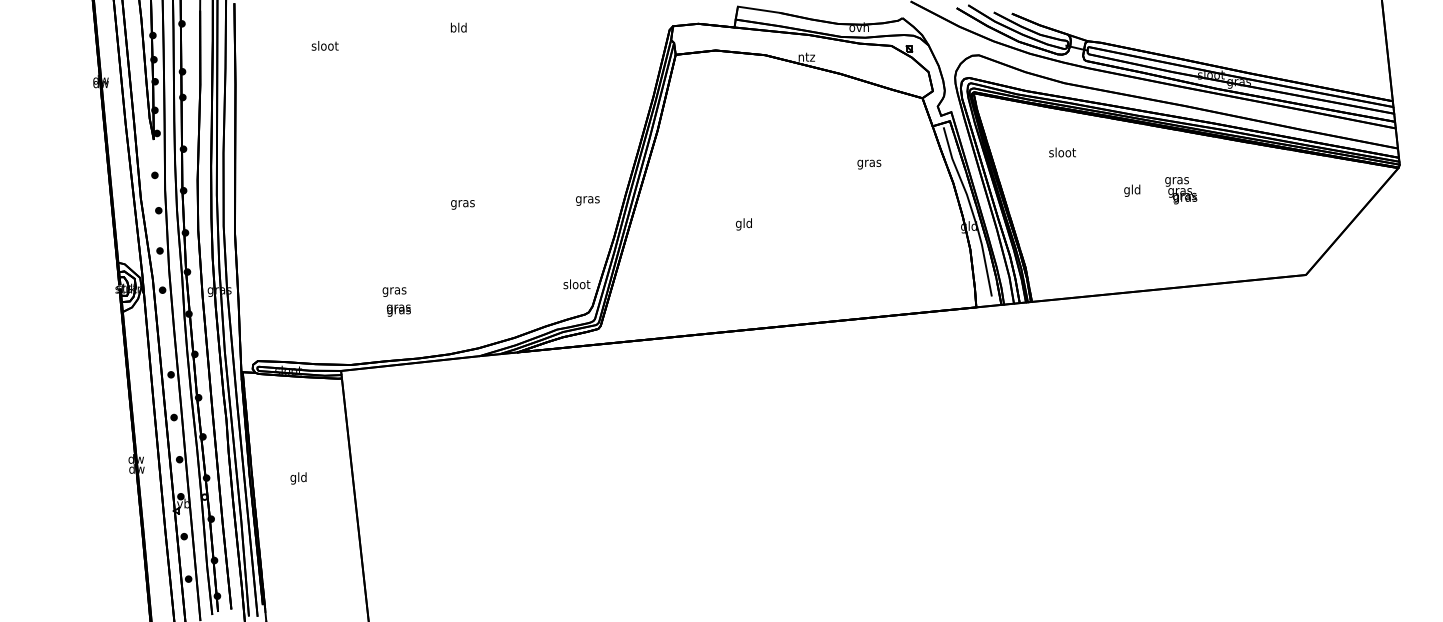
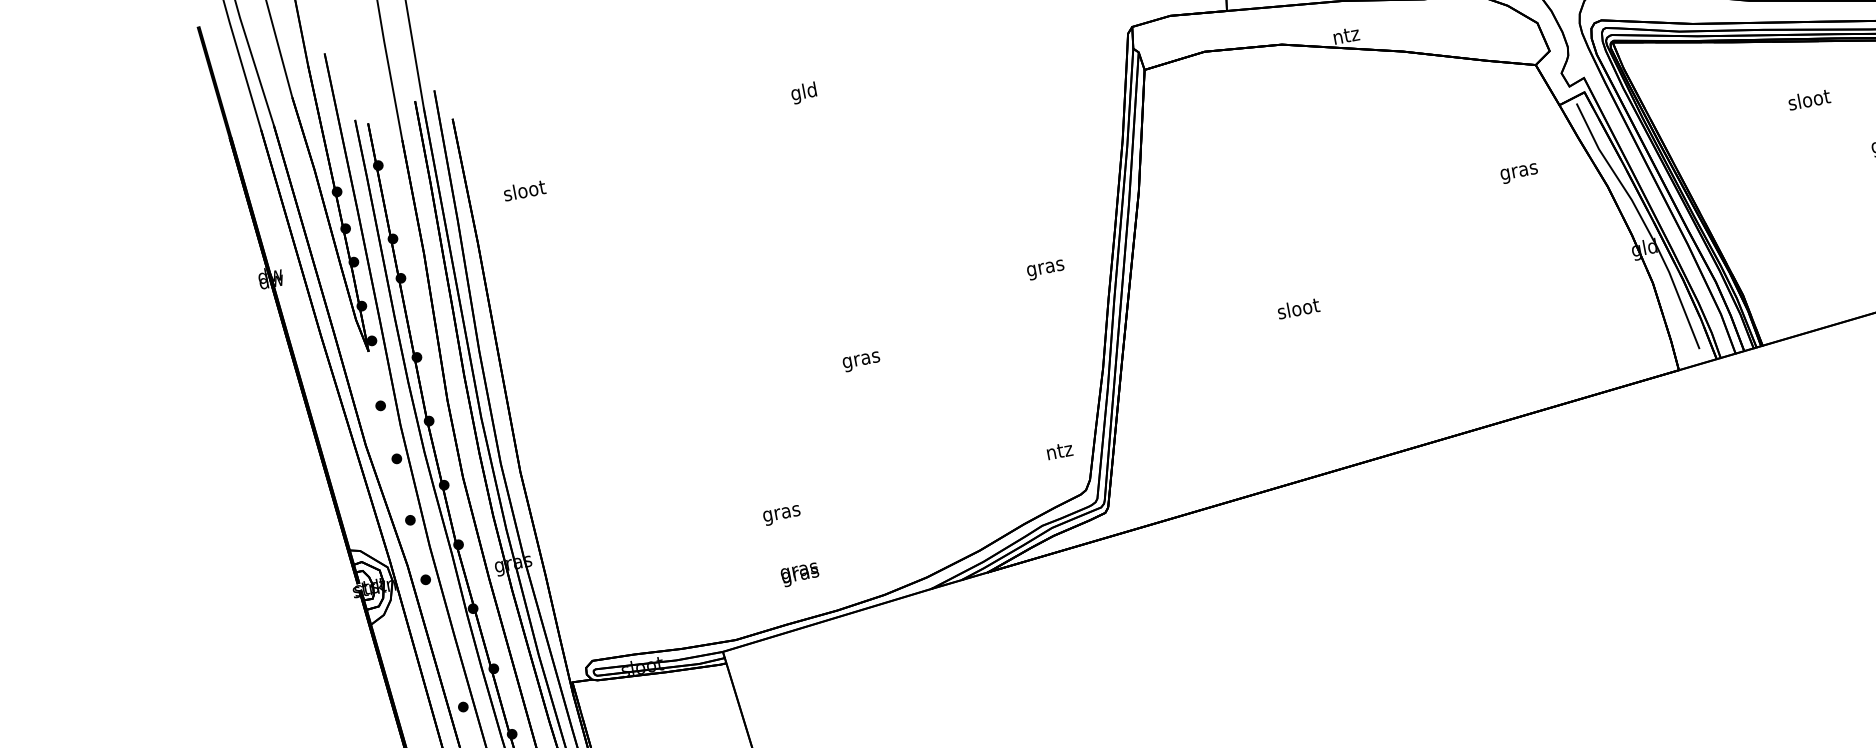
text: (453, 28) -> (796, 93), bld -> gld
text: (324, 45) -> (523, 189), moved
text: (1062, 152) -> (1809, 99), moved
text: (869, 164) -> (1519, 173), moved
text: (587, 200) -> (1045, 269), moved
text: (743, 224) -> (1297, 310), gld -> sloot
text: (576, 284) -> (1058, 451), sloot -> ntz
text: (398, 310) -> (799, 574), moved

